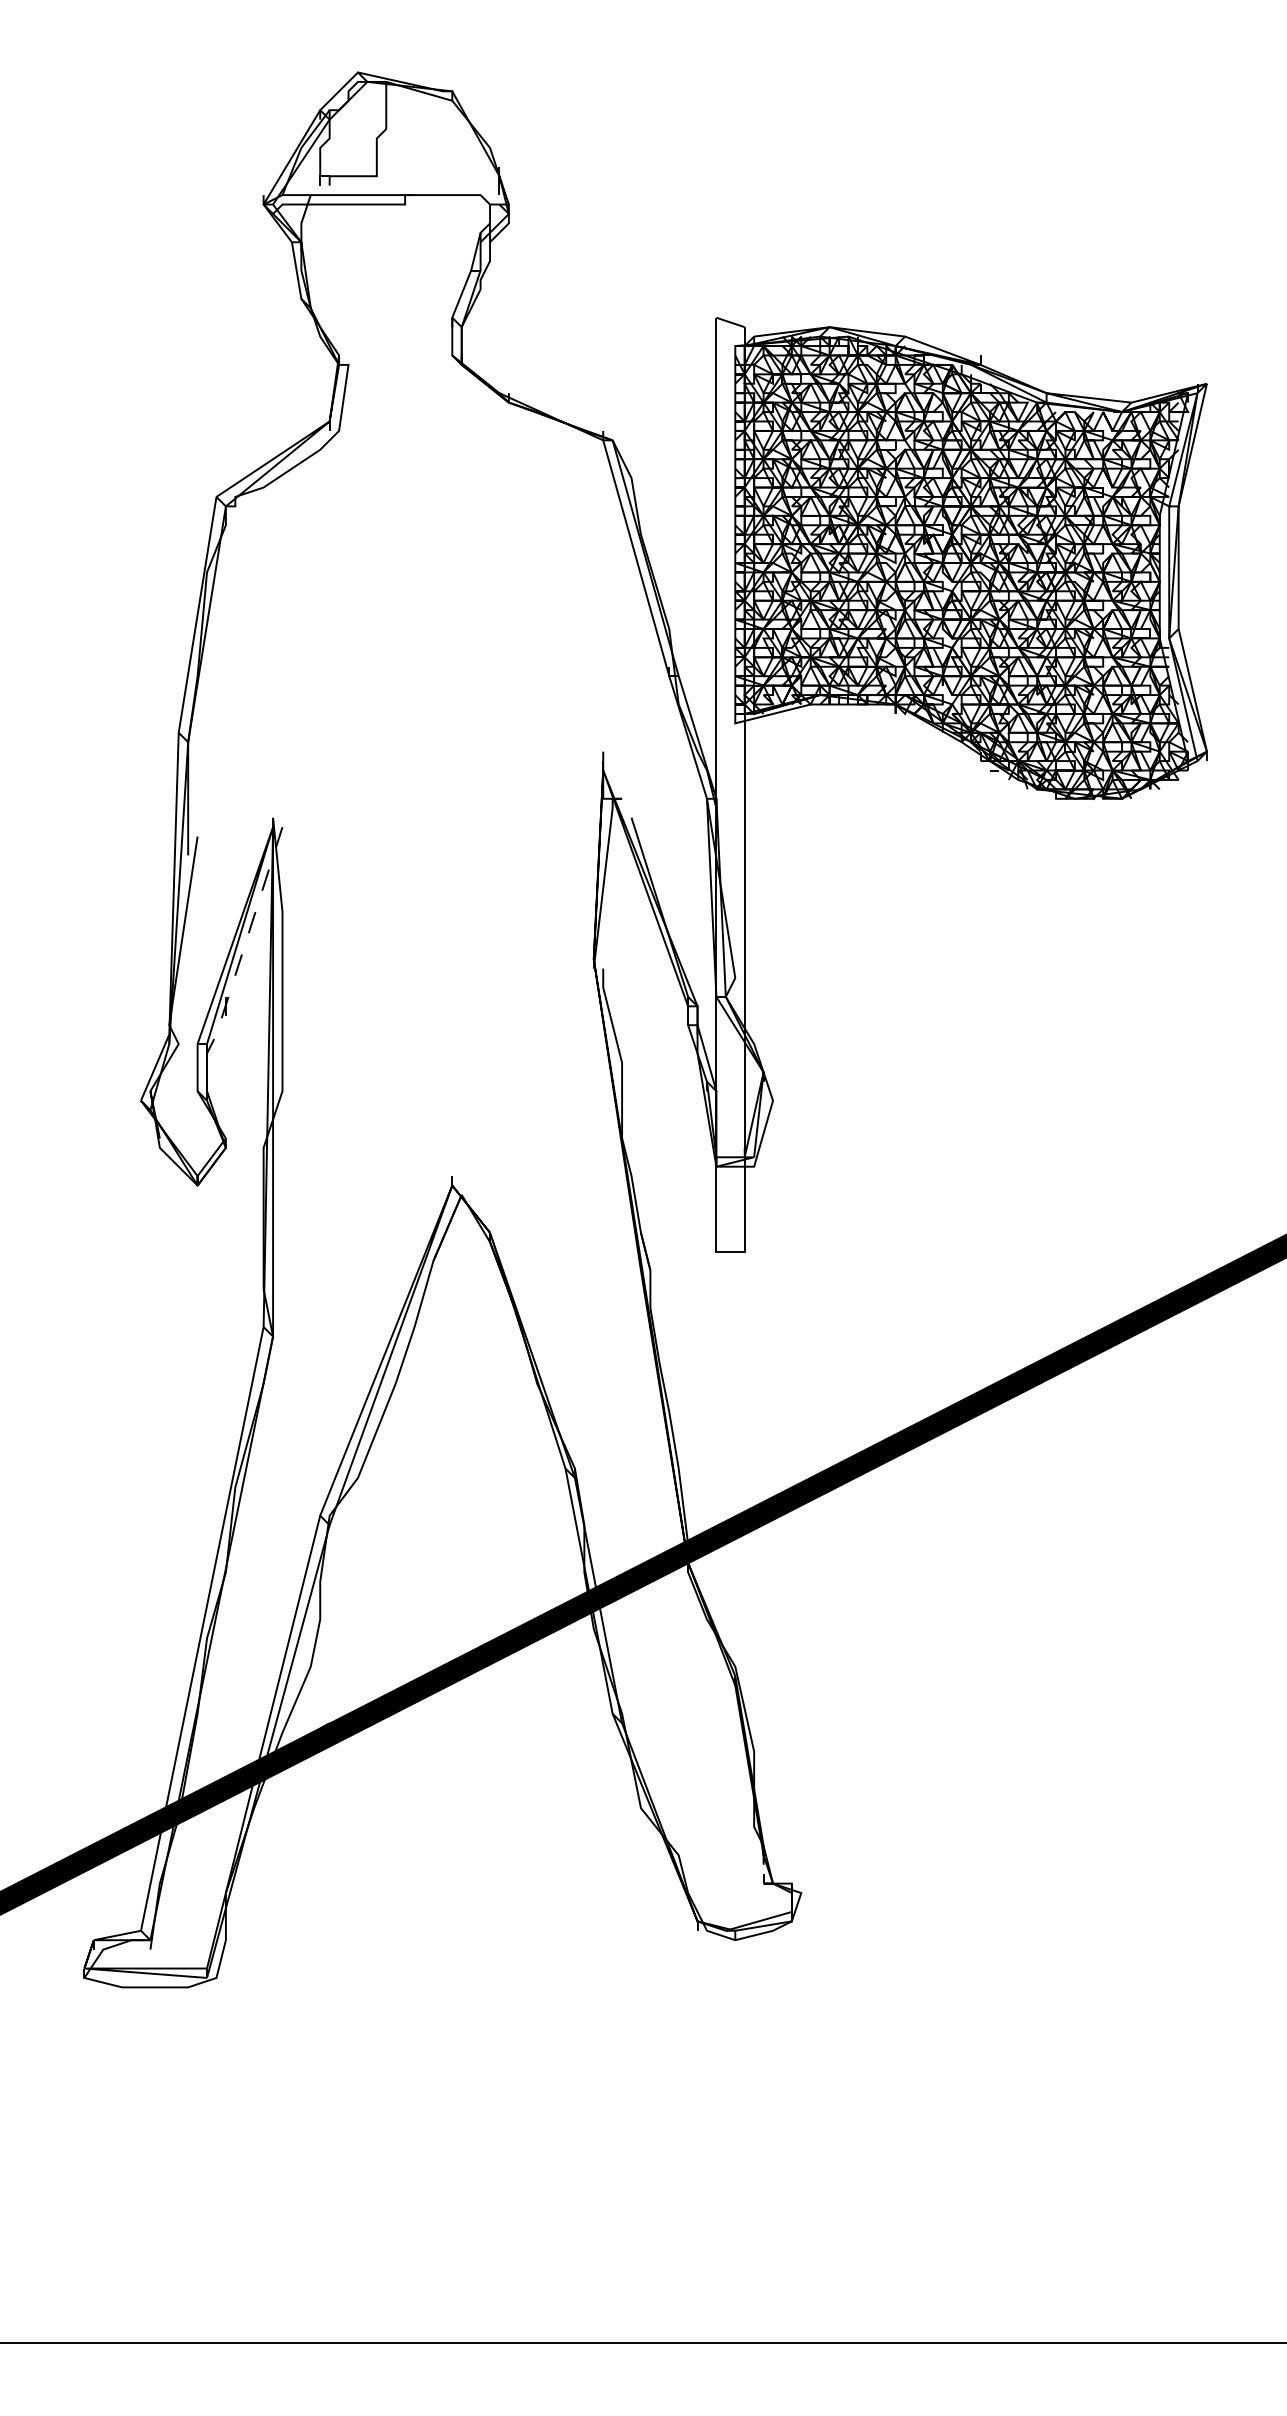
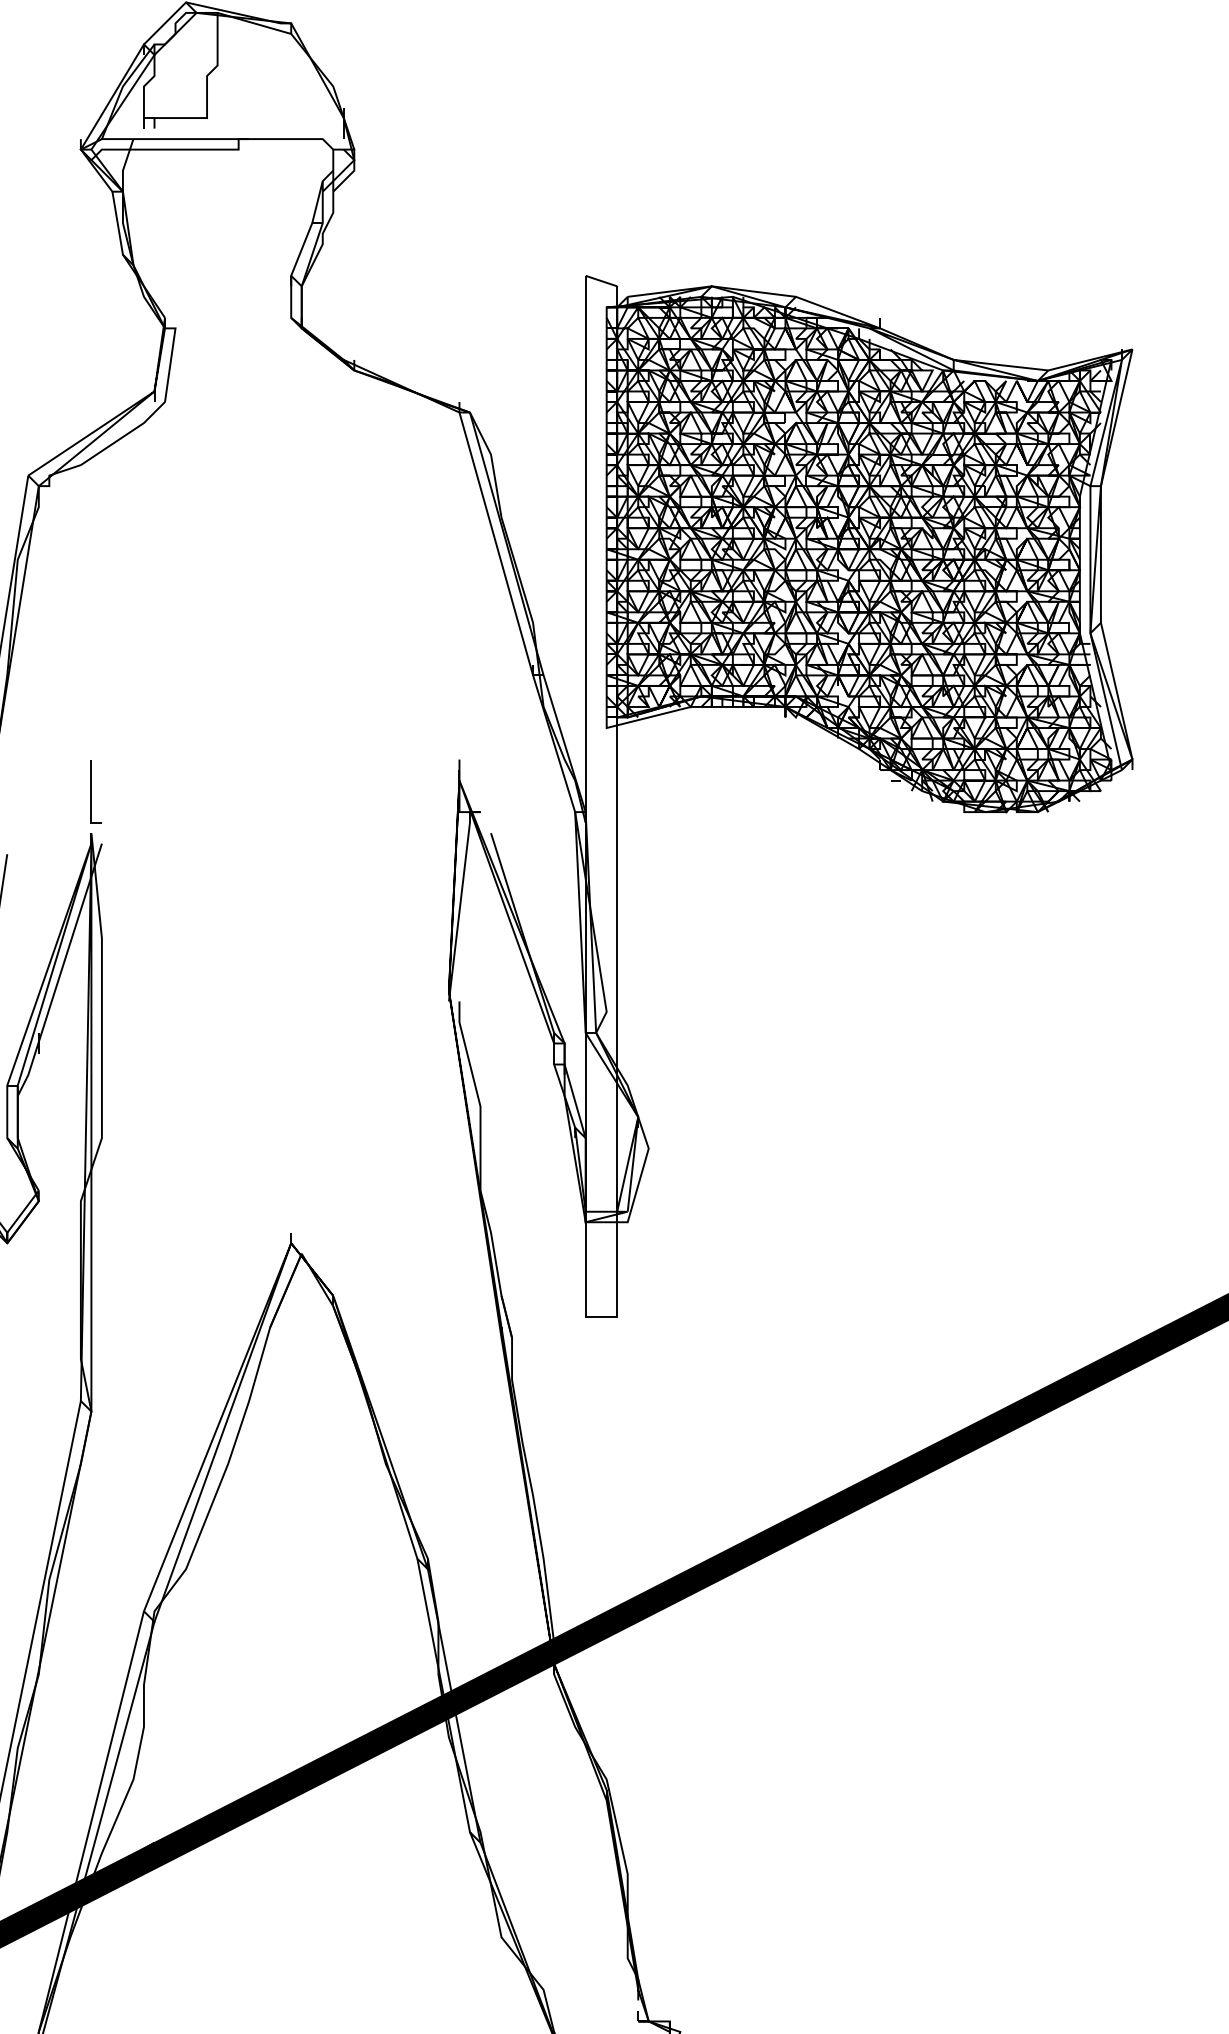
line: (273, 780) -> (91, 791), added
line: (245, 942) -> (60, 972), dashed -> solid

